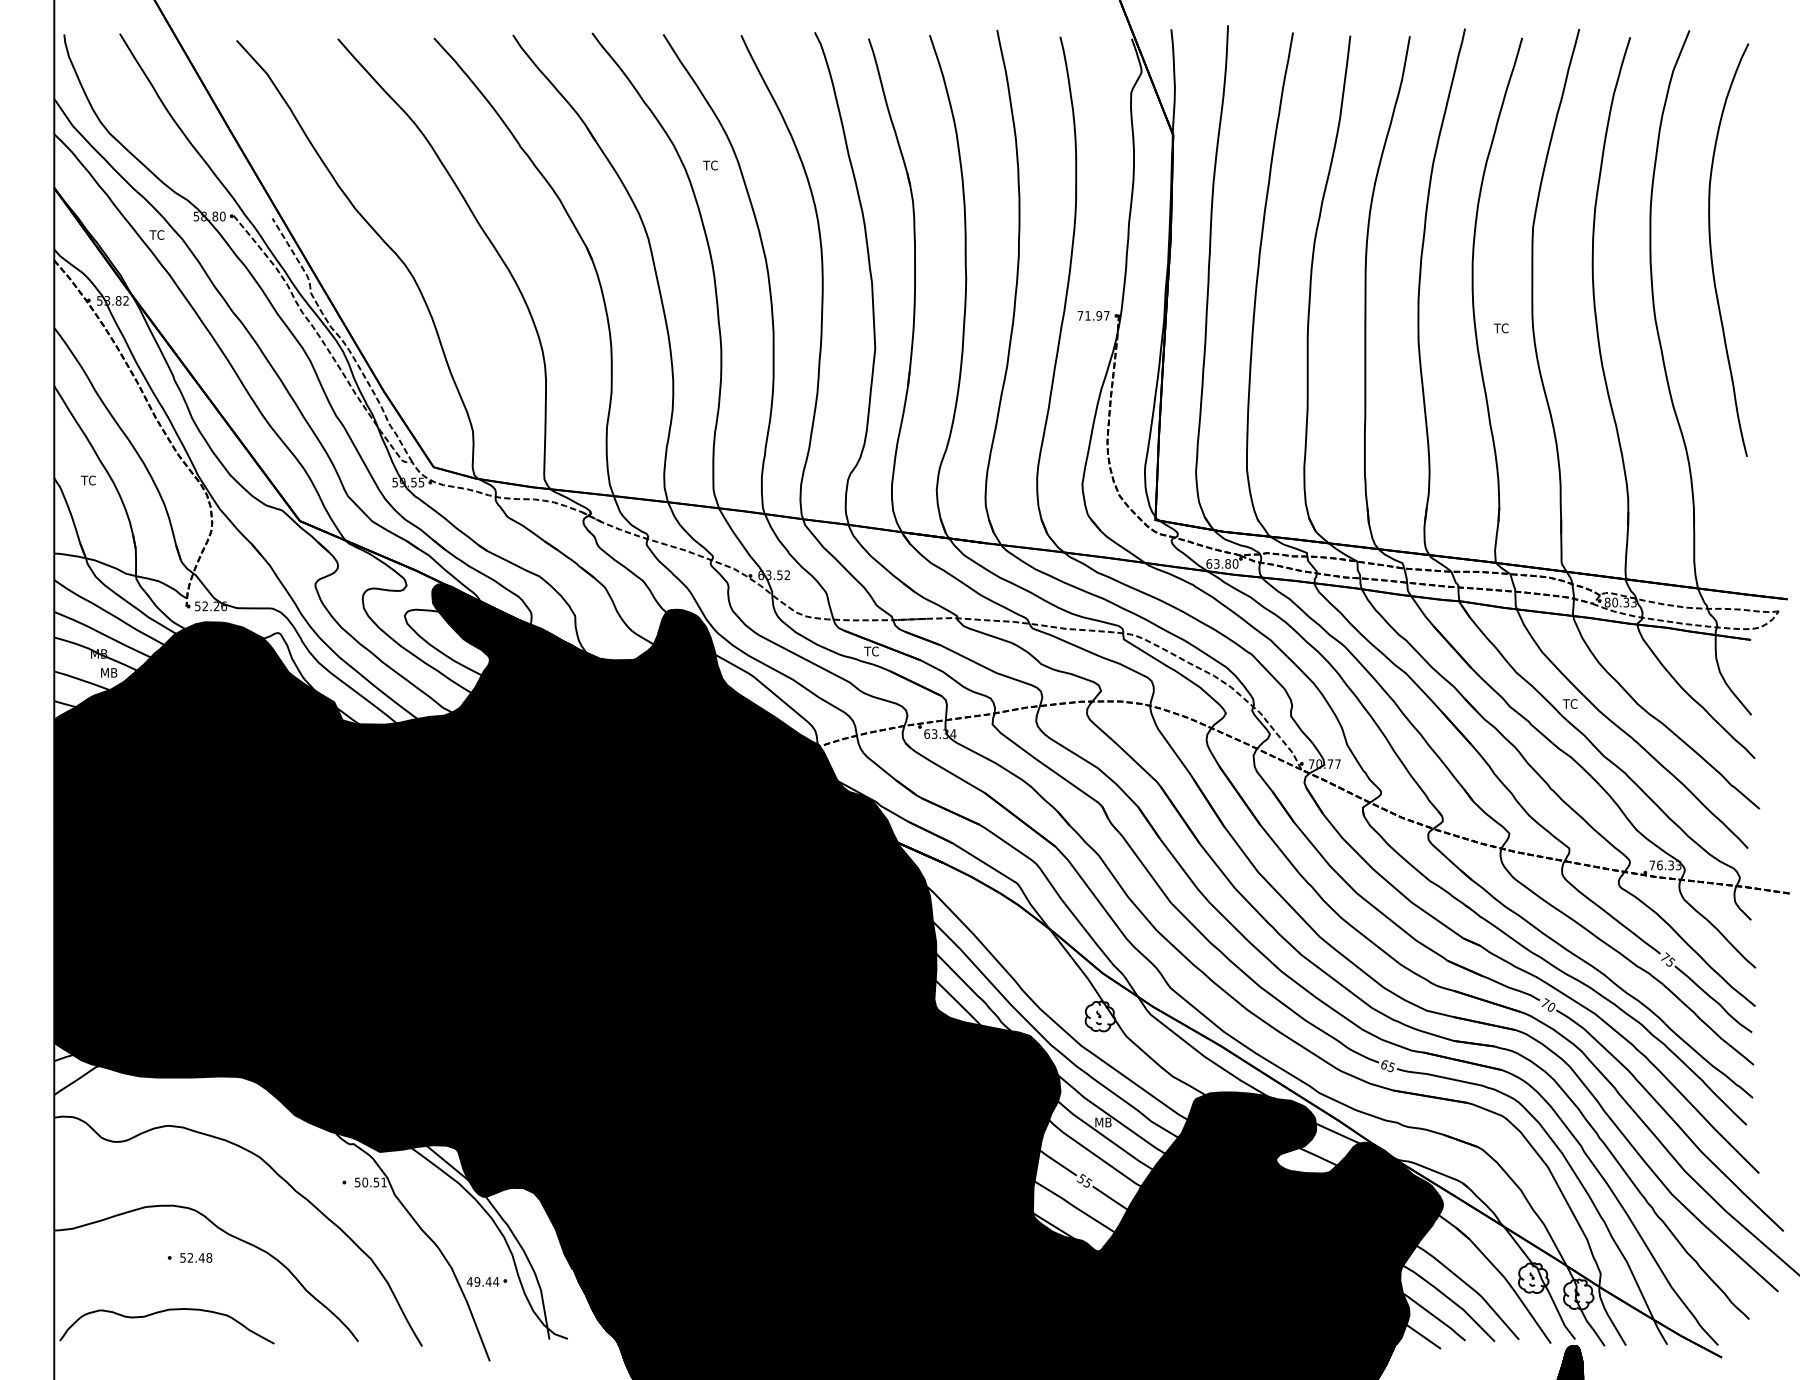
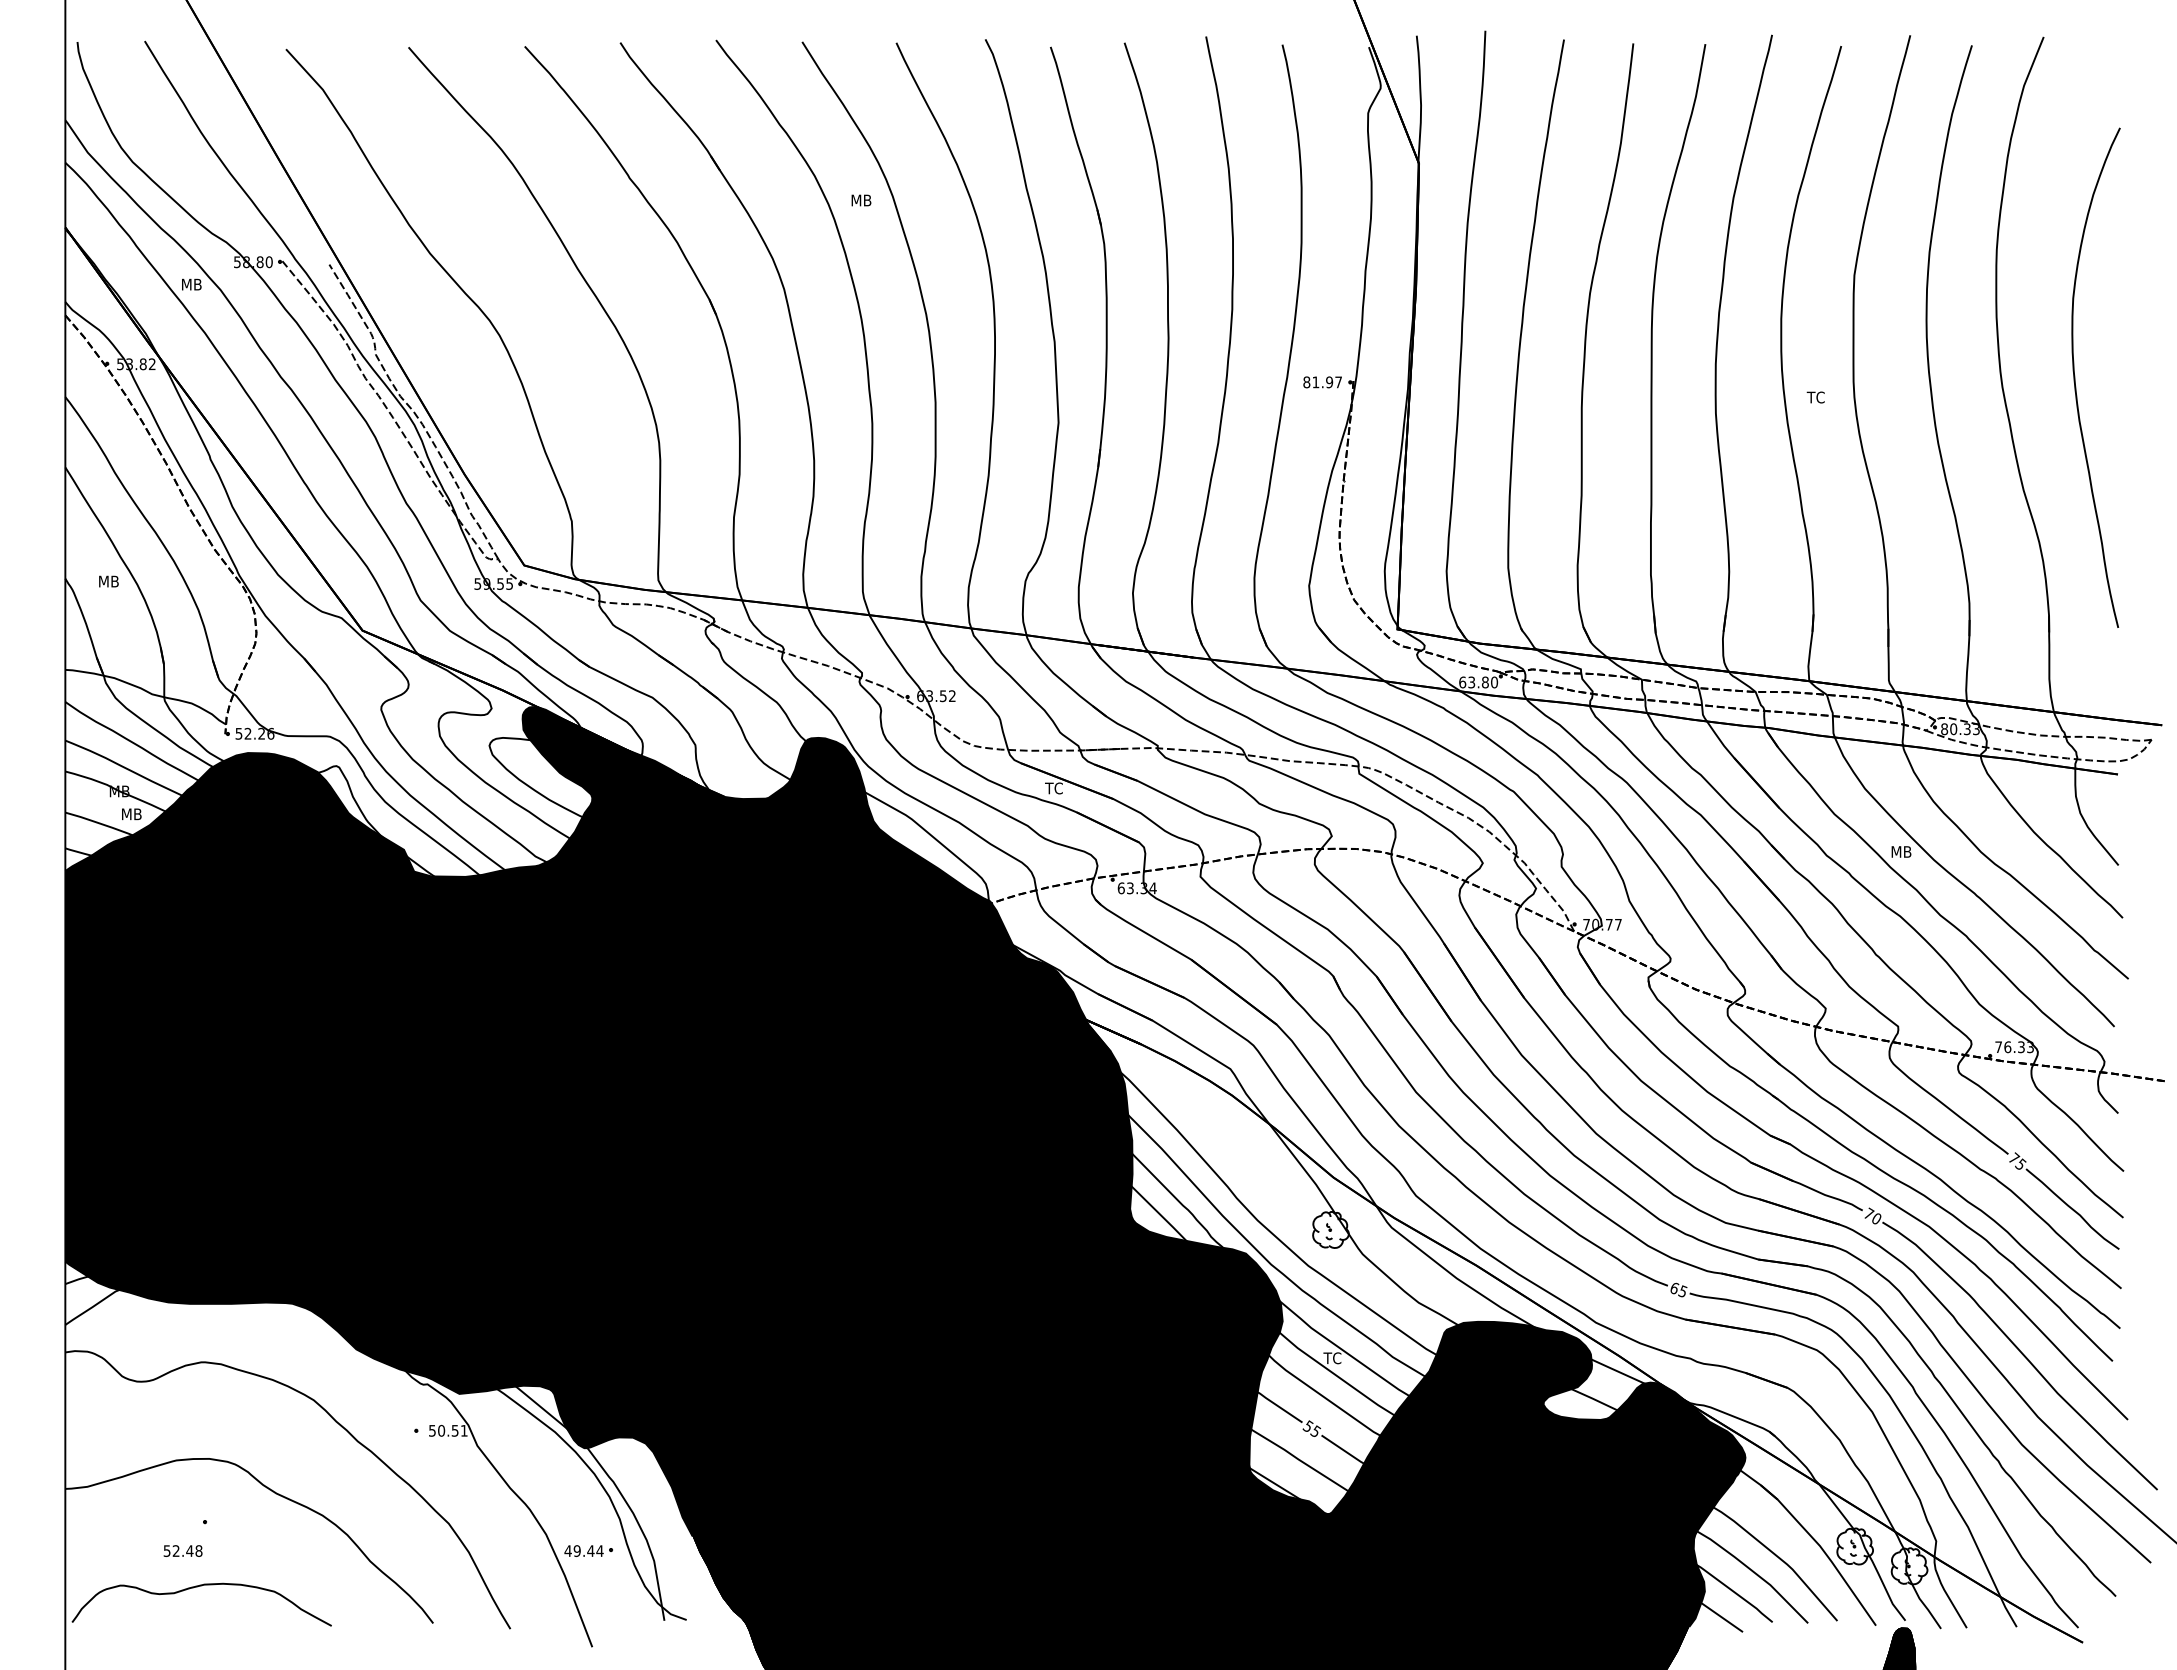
text: (711, 165) -> (860, 200), TC -> MB
text: (157, 234) -> (190, 284), TC -> MB
curve: (1711, 249) -> (2075, 377), moved
text: (1080, 315) -> (1306, 382), 71.97 -> 81.97
text: (89, 480) -> (107, 581), TC -> MB
text: (1571, 703) -> (1900, 851), TC -> MB
text: (1102, 1122) -> (1333, 1358), MB -> TC
text: (195, 1257) -> (182, 1550), moved

